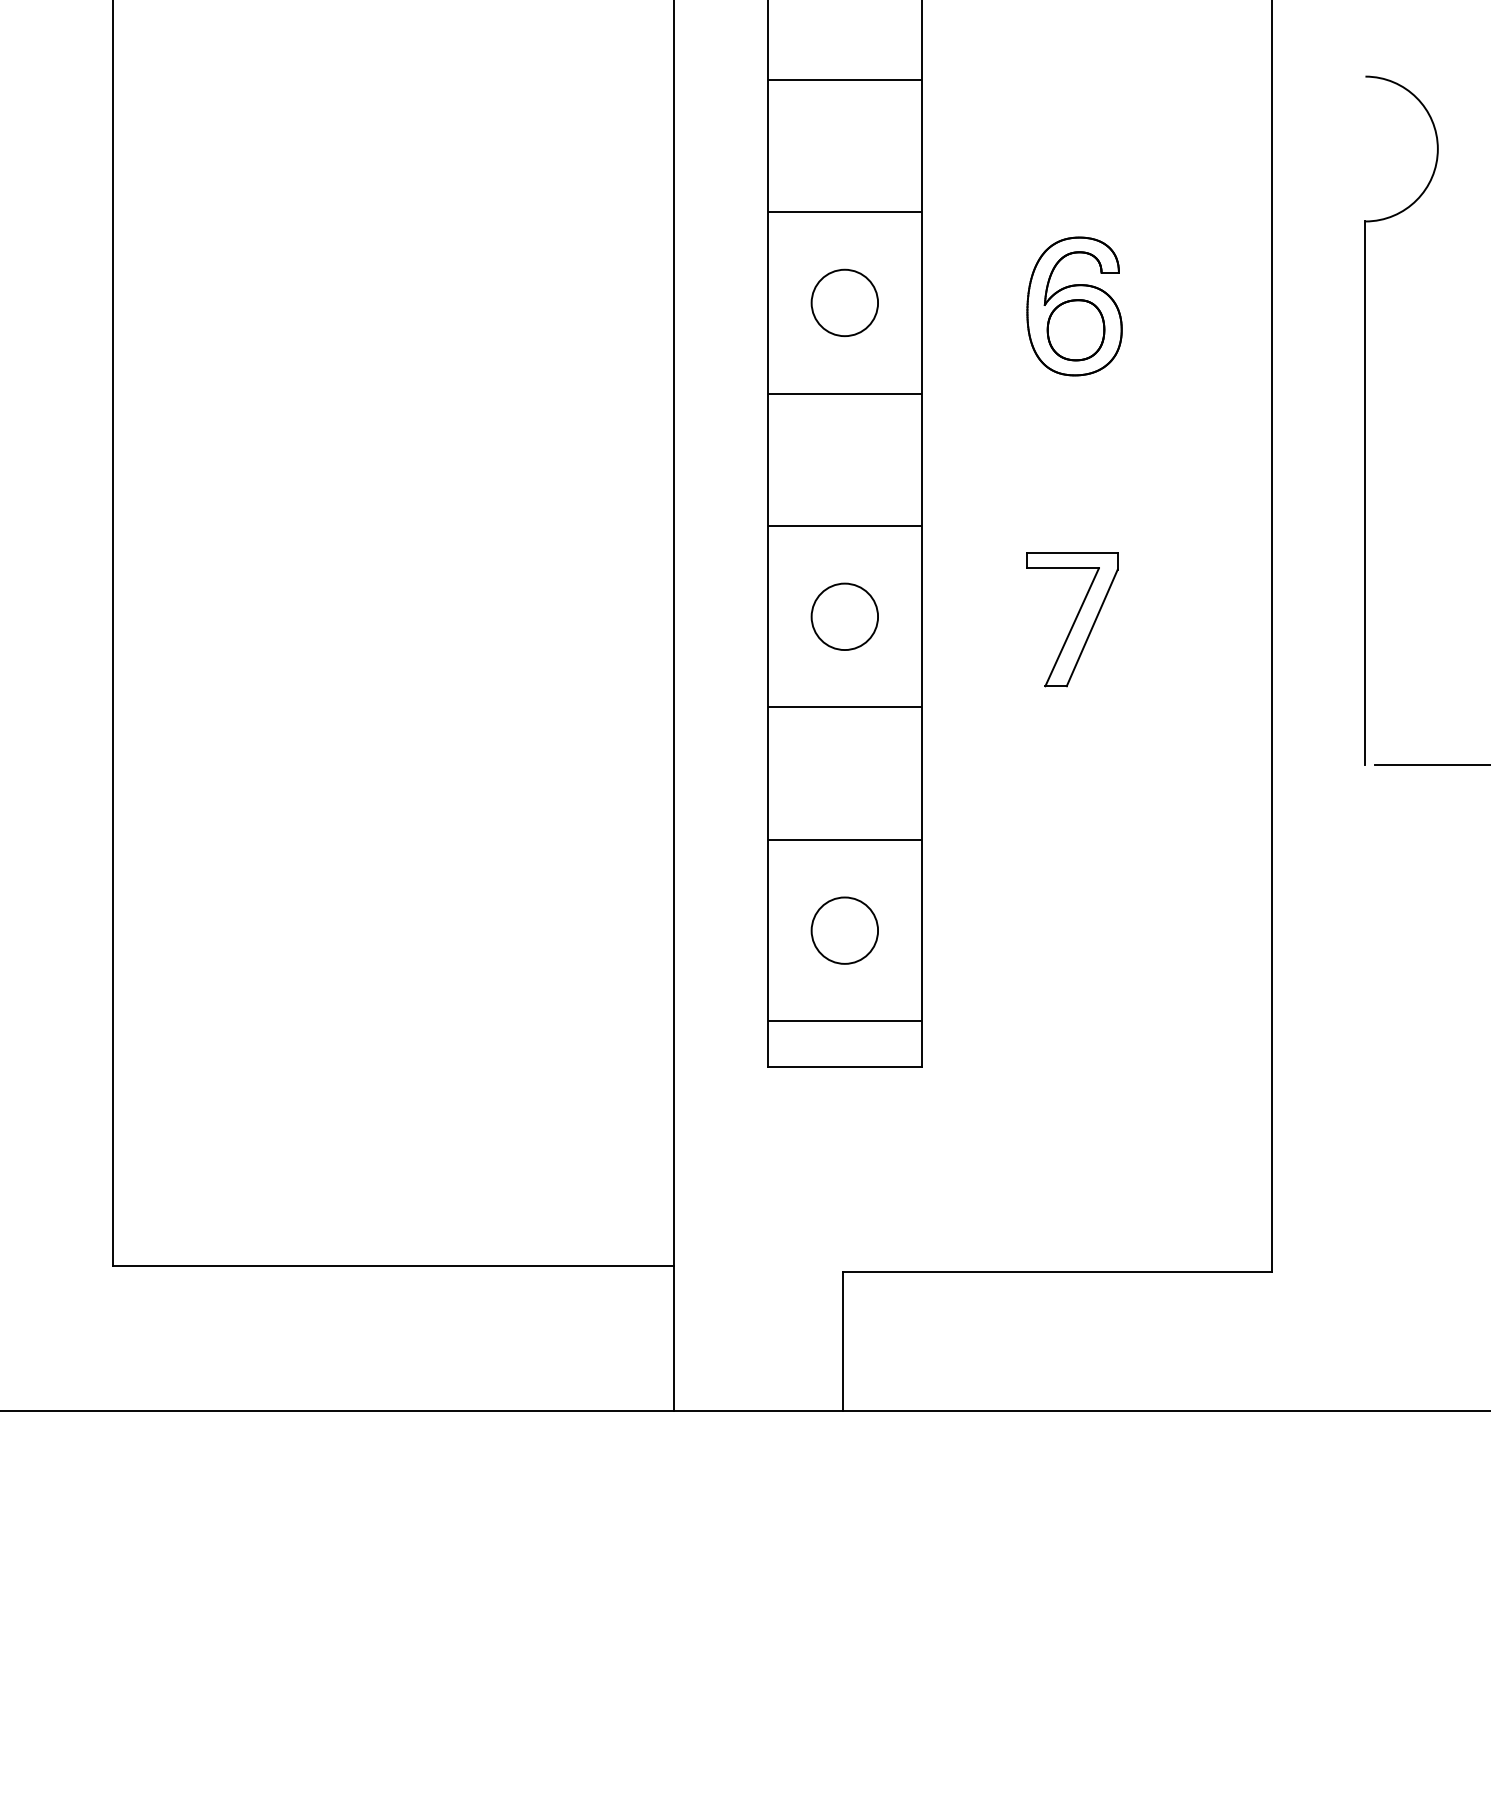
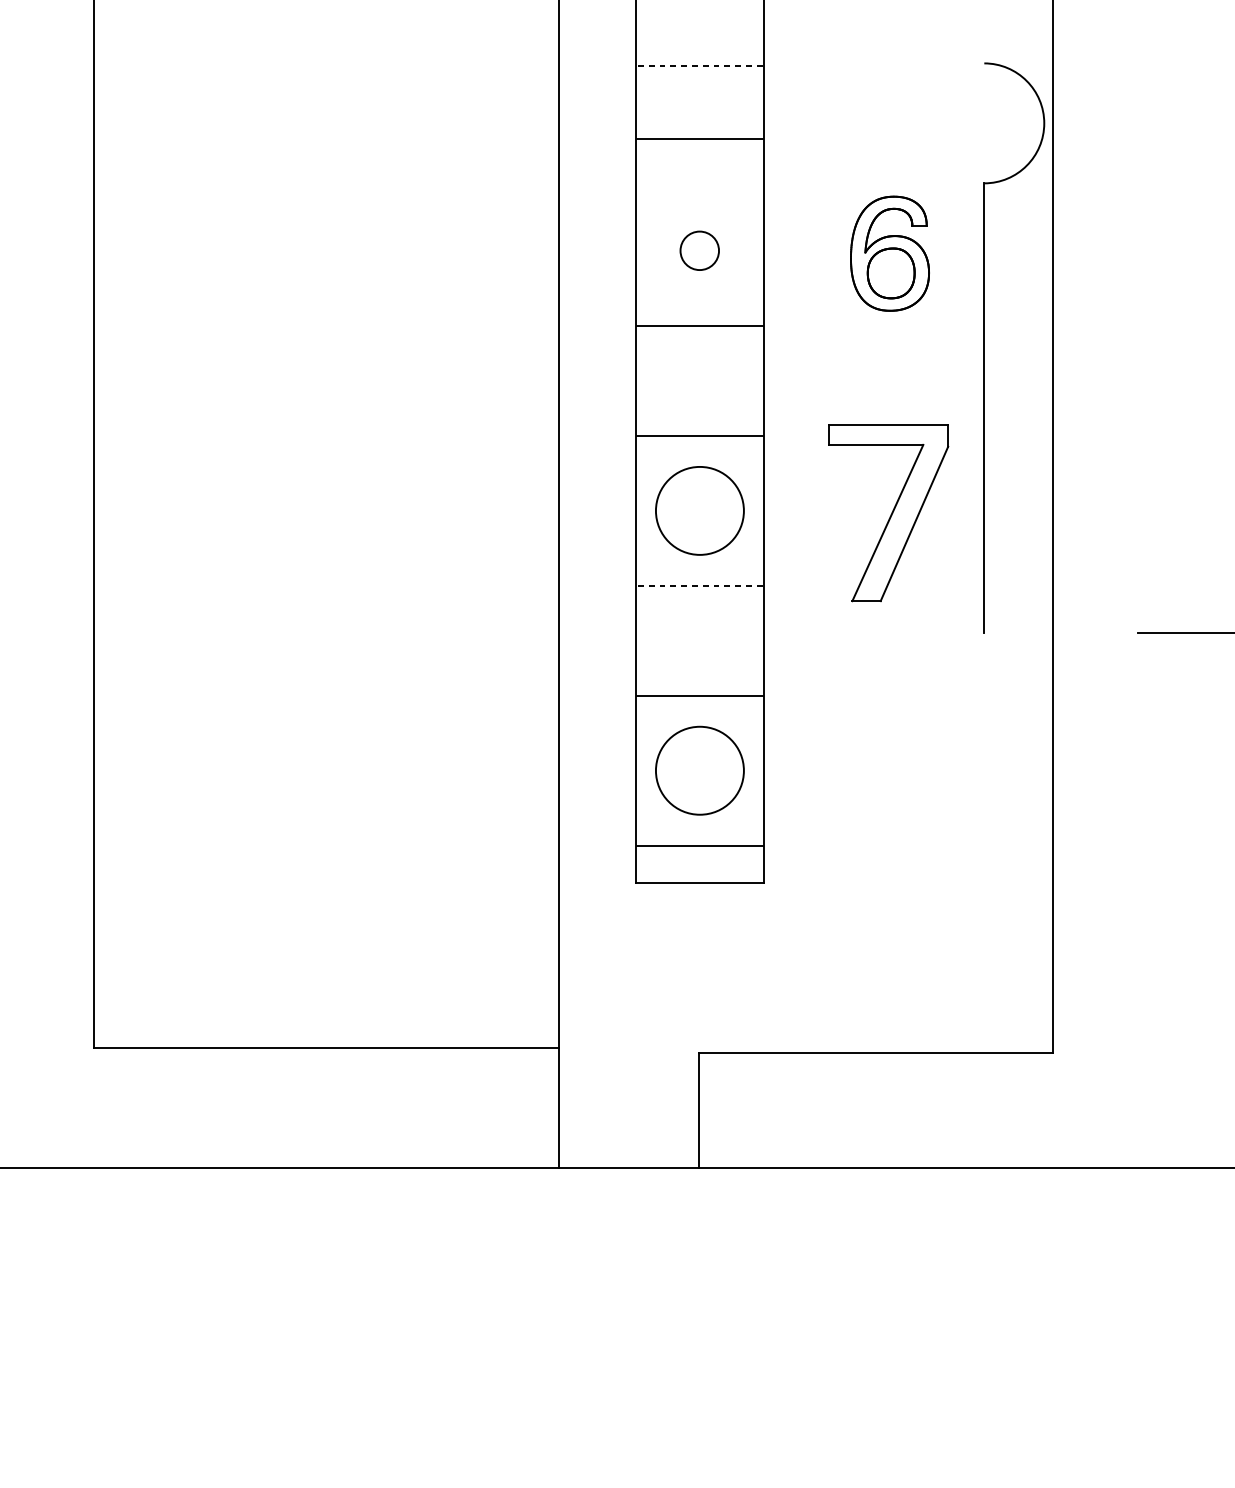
line: (844, 79) -> (699, 65), solid -> dashed
line: (844, 212) -> (699, 138), moved
circle: (844, 302) -> (699, 250), size x0.7
part: (1365, 420) -> (984, 348), moved
circle: (844, 616) -> (699, 510), size x1.6
part: (1072, 619) -> (888, 512), size x1.6
line: (844, 707) -> (699, 585), solid -> dashed
circle: (844, 930) -> (699, 770), size x1.6

